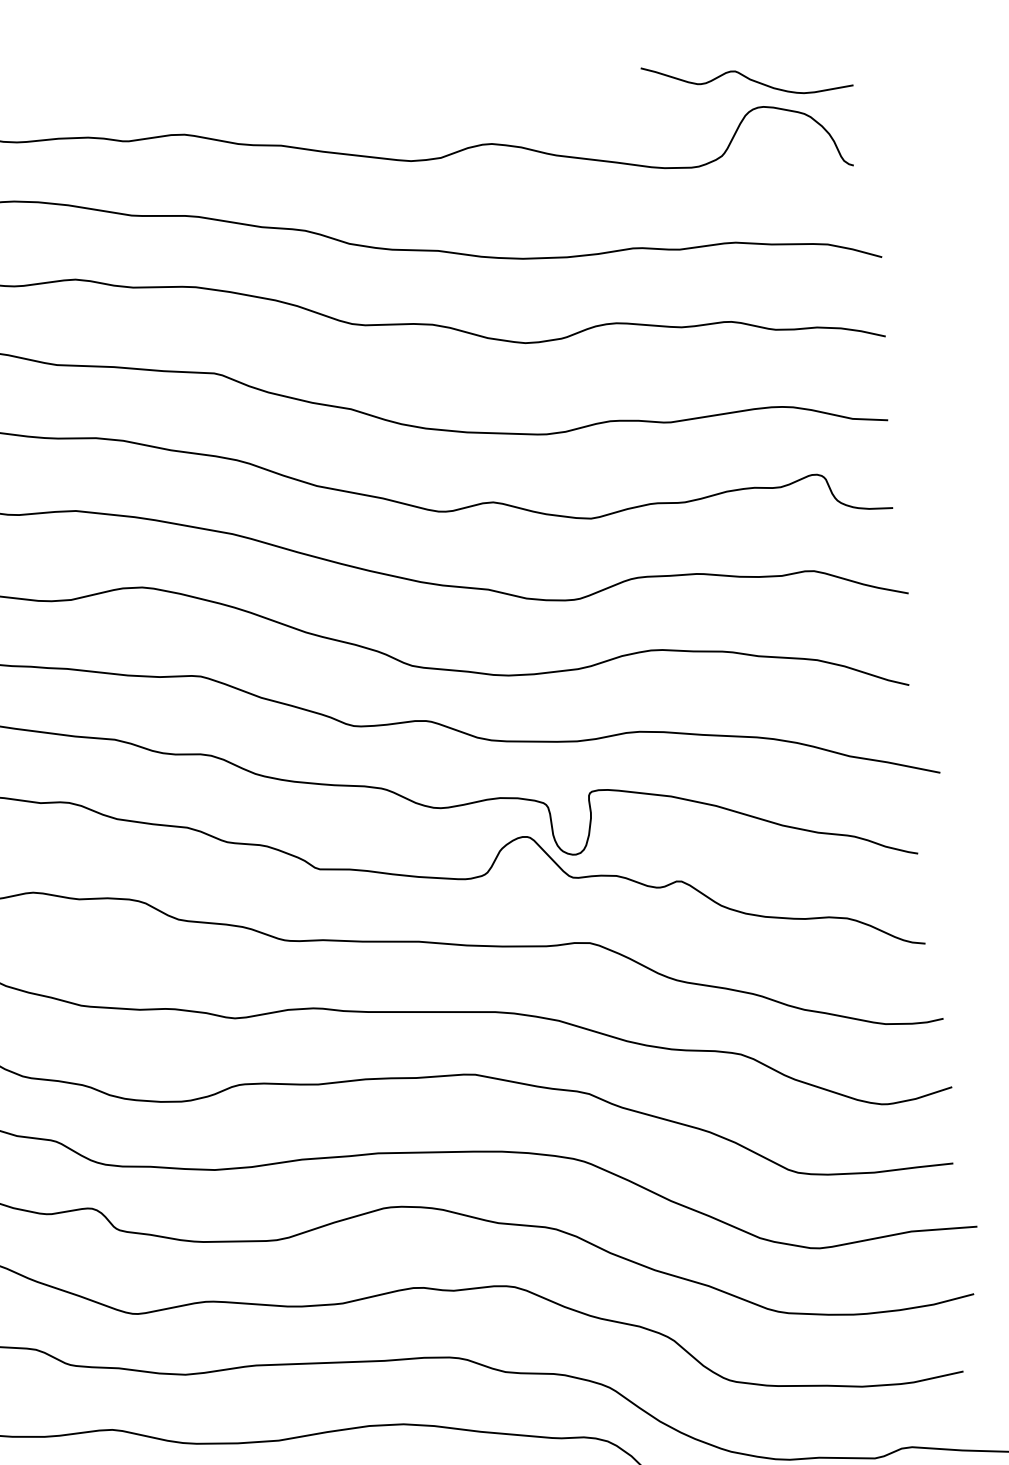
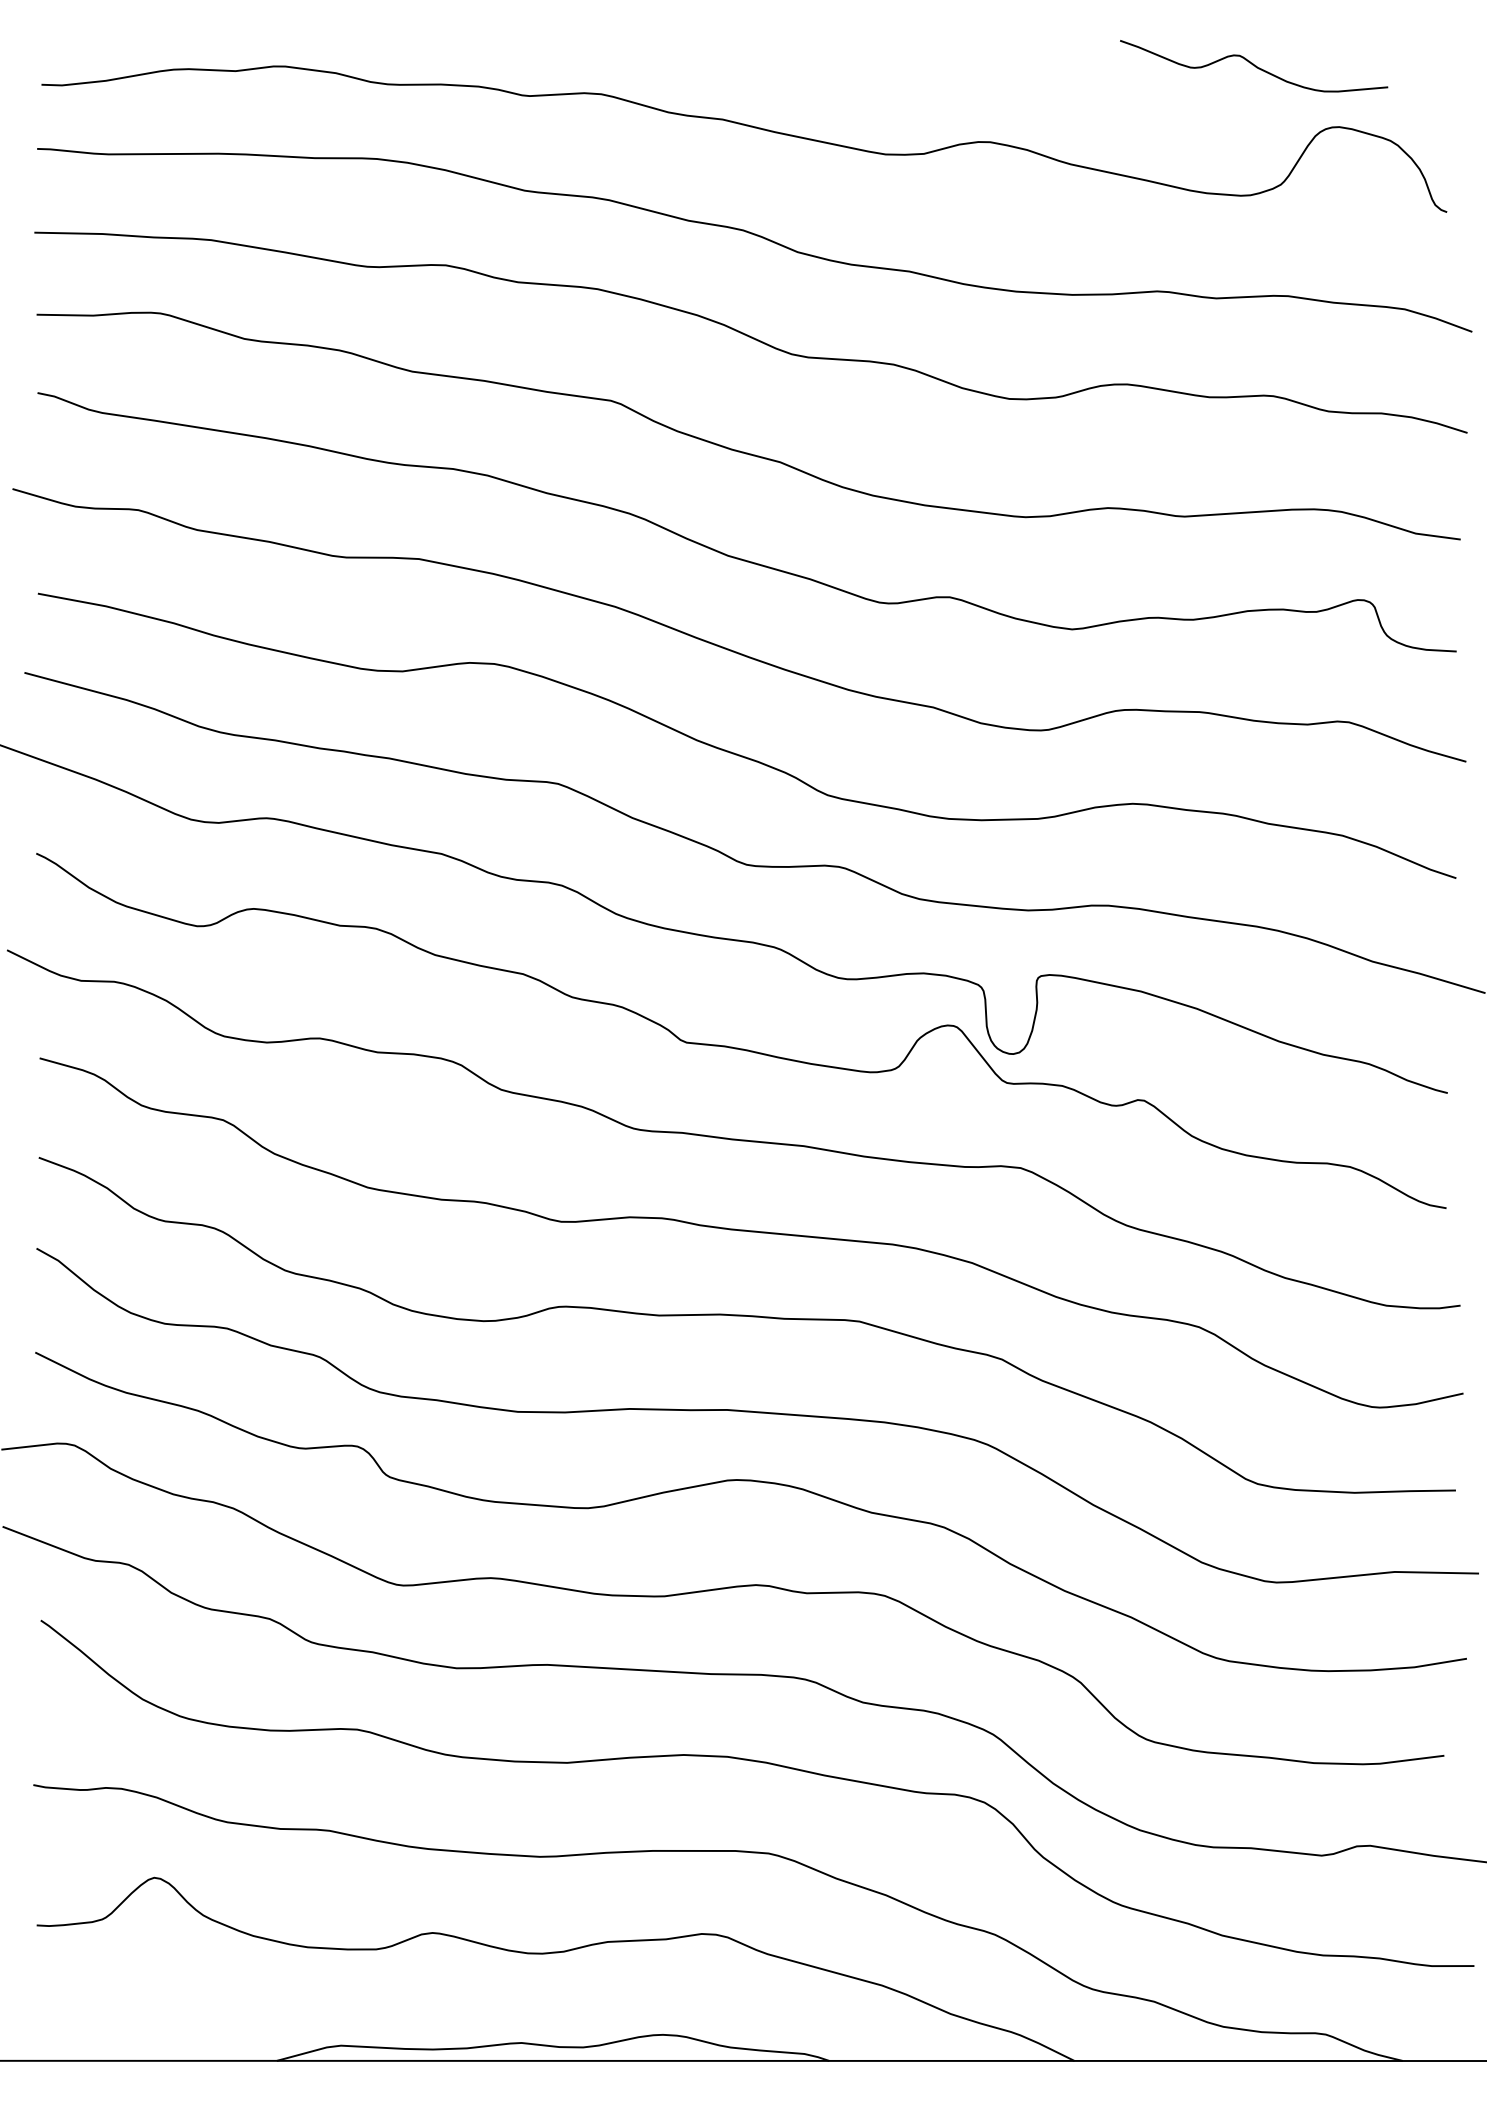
curve: (747, 78) -> (1254, 66), moved

